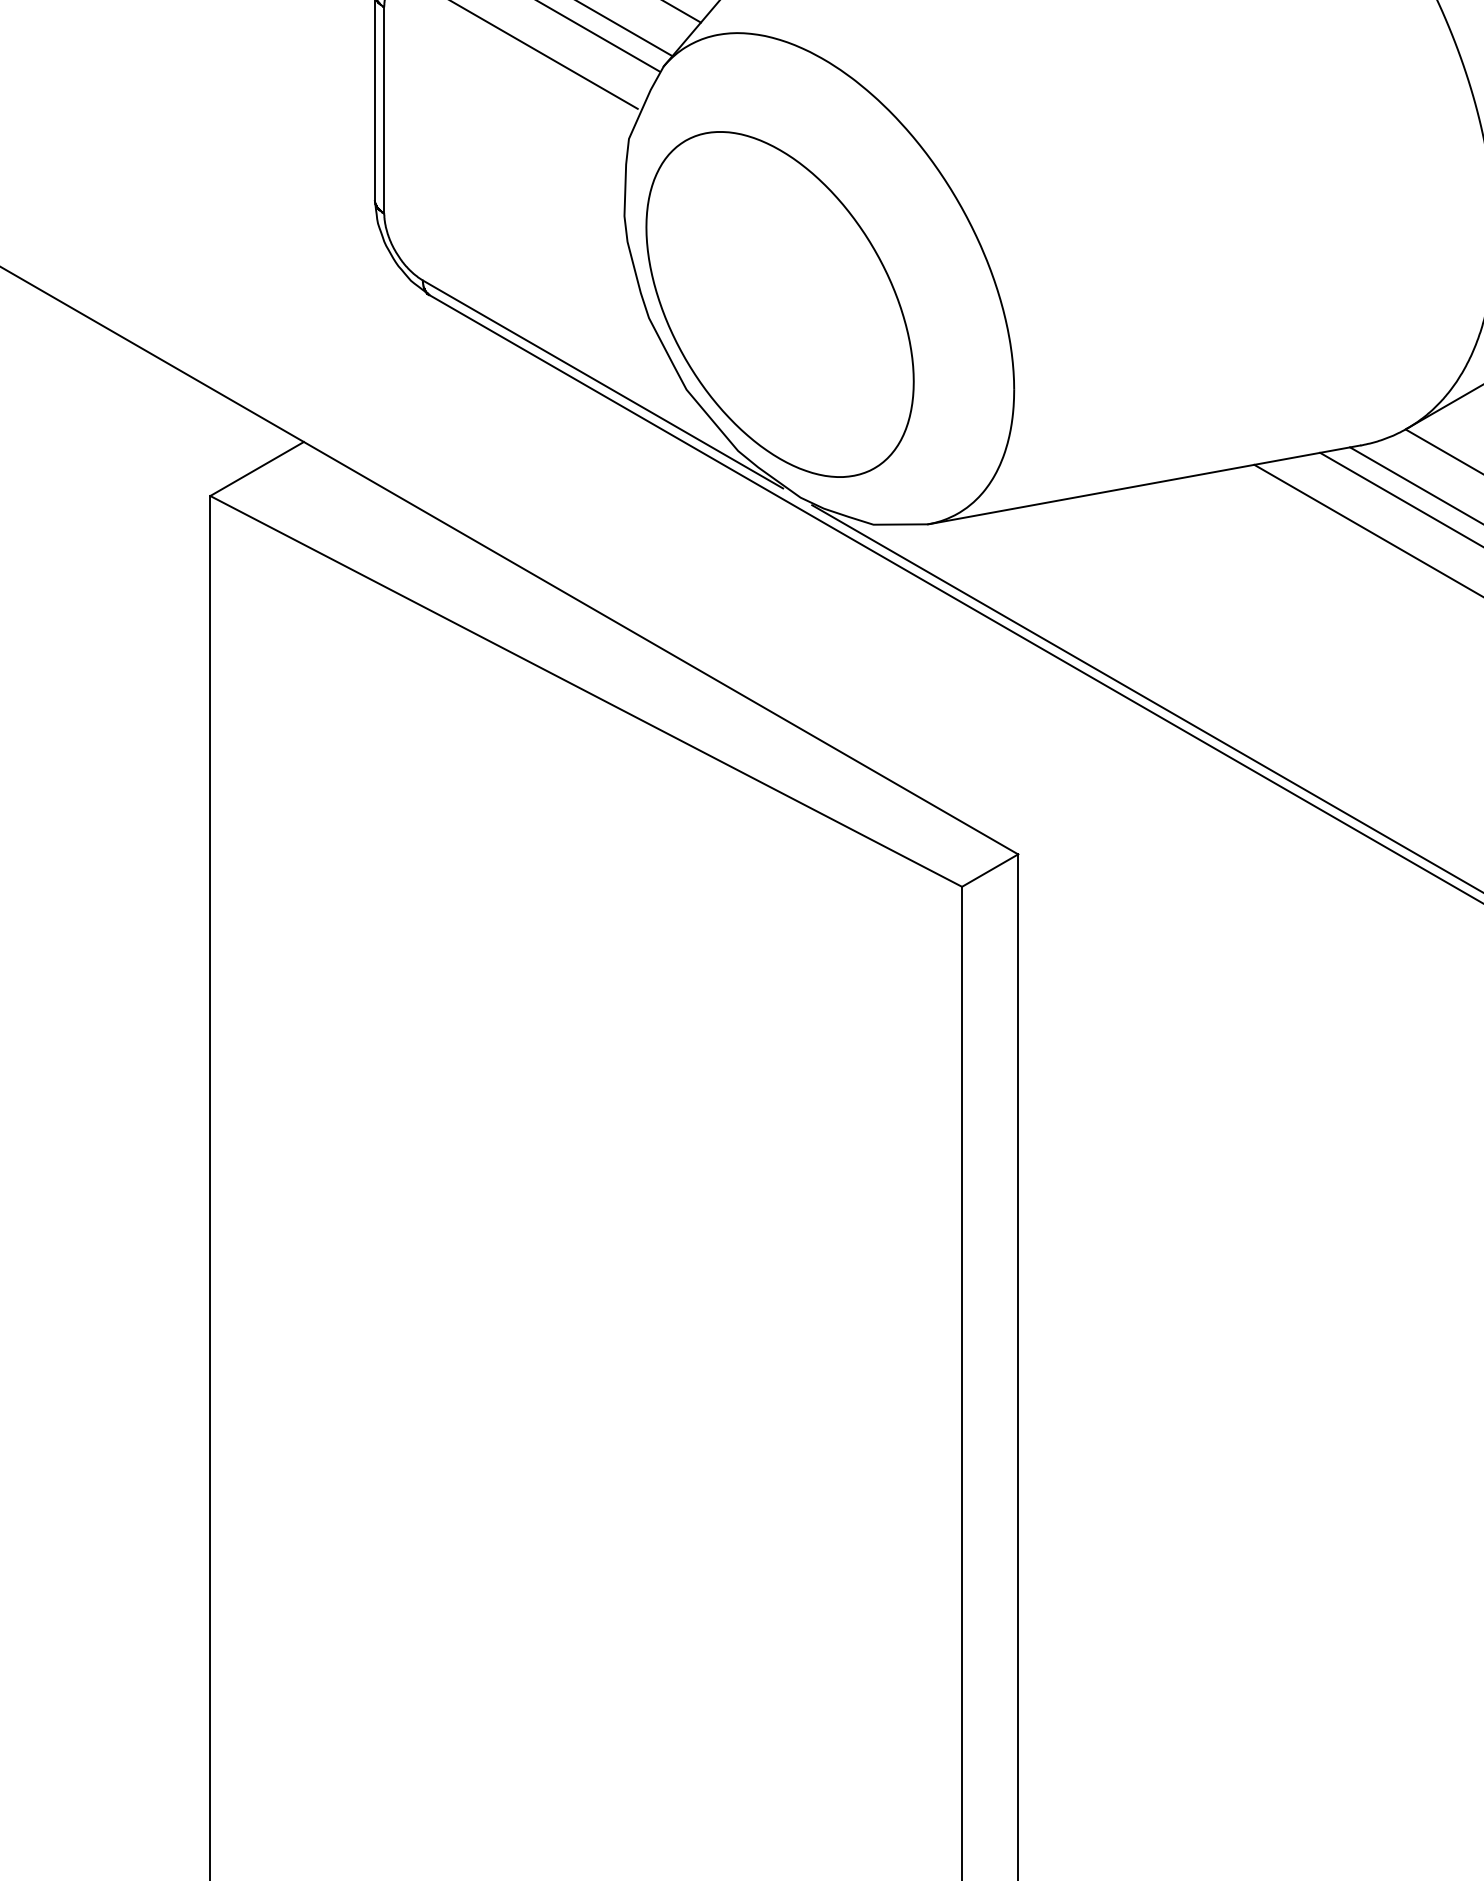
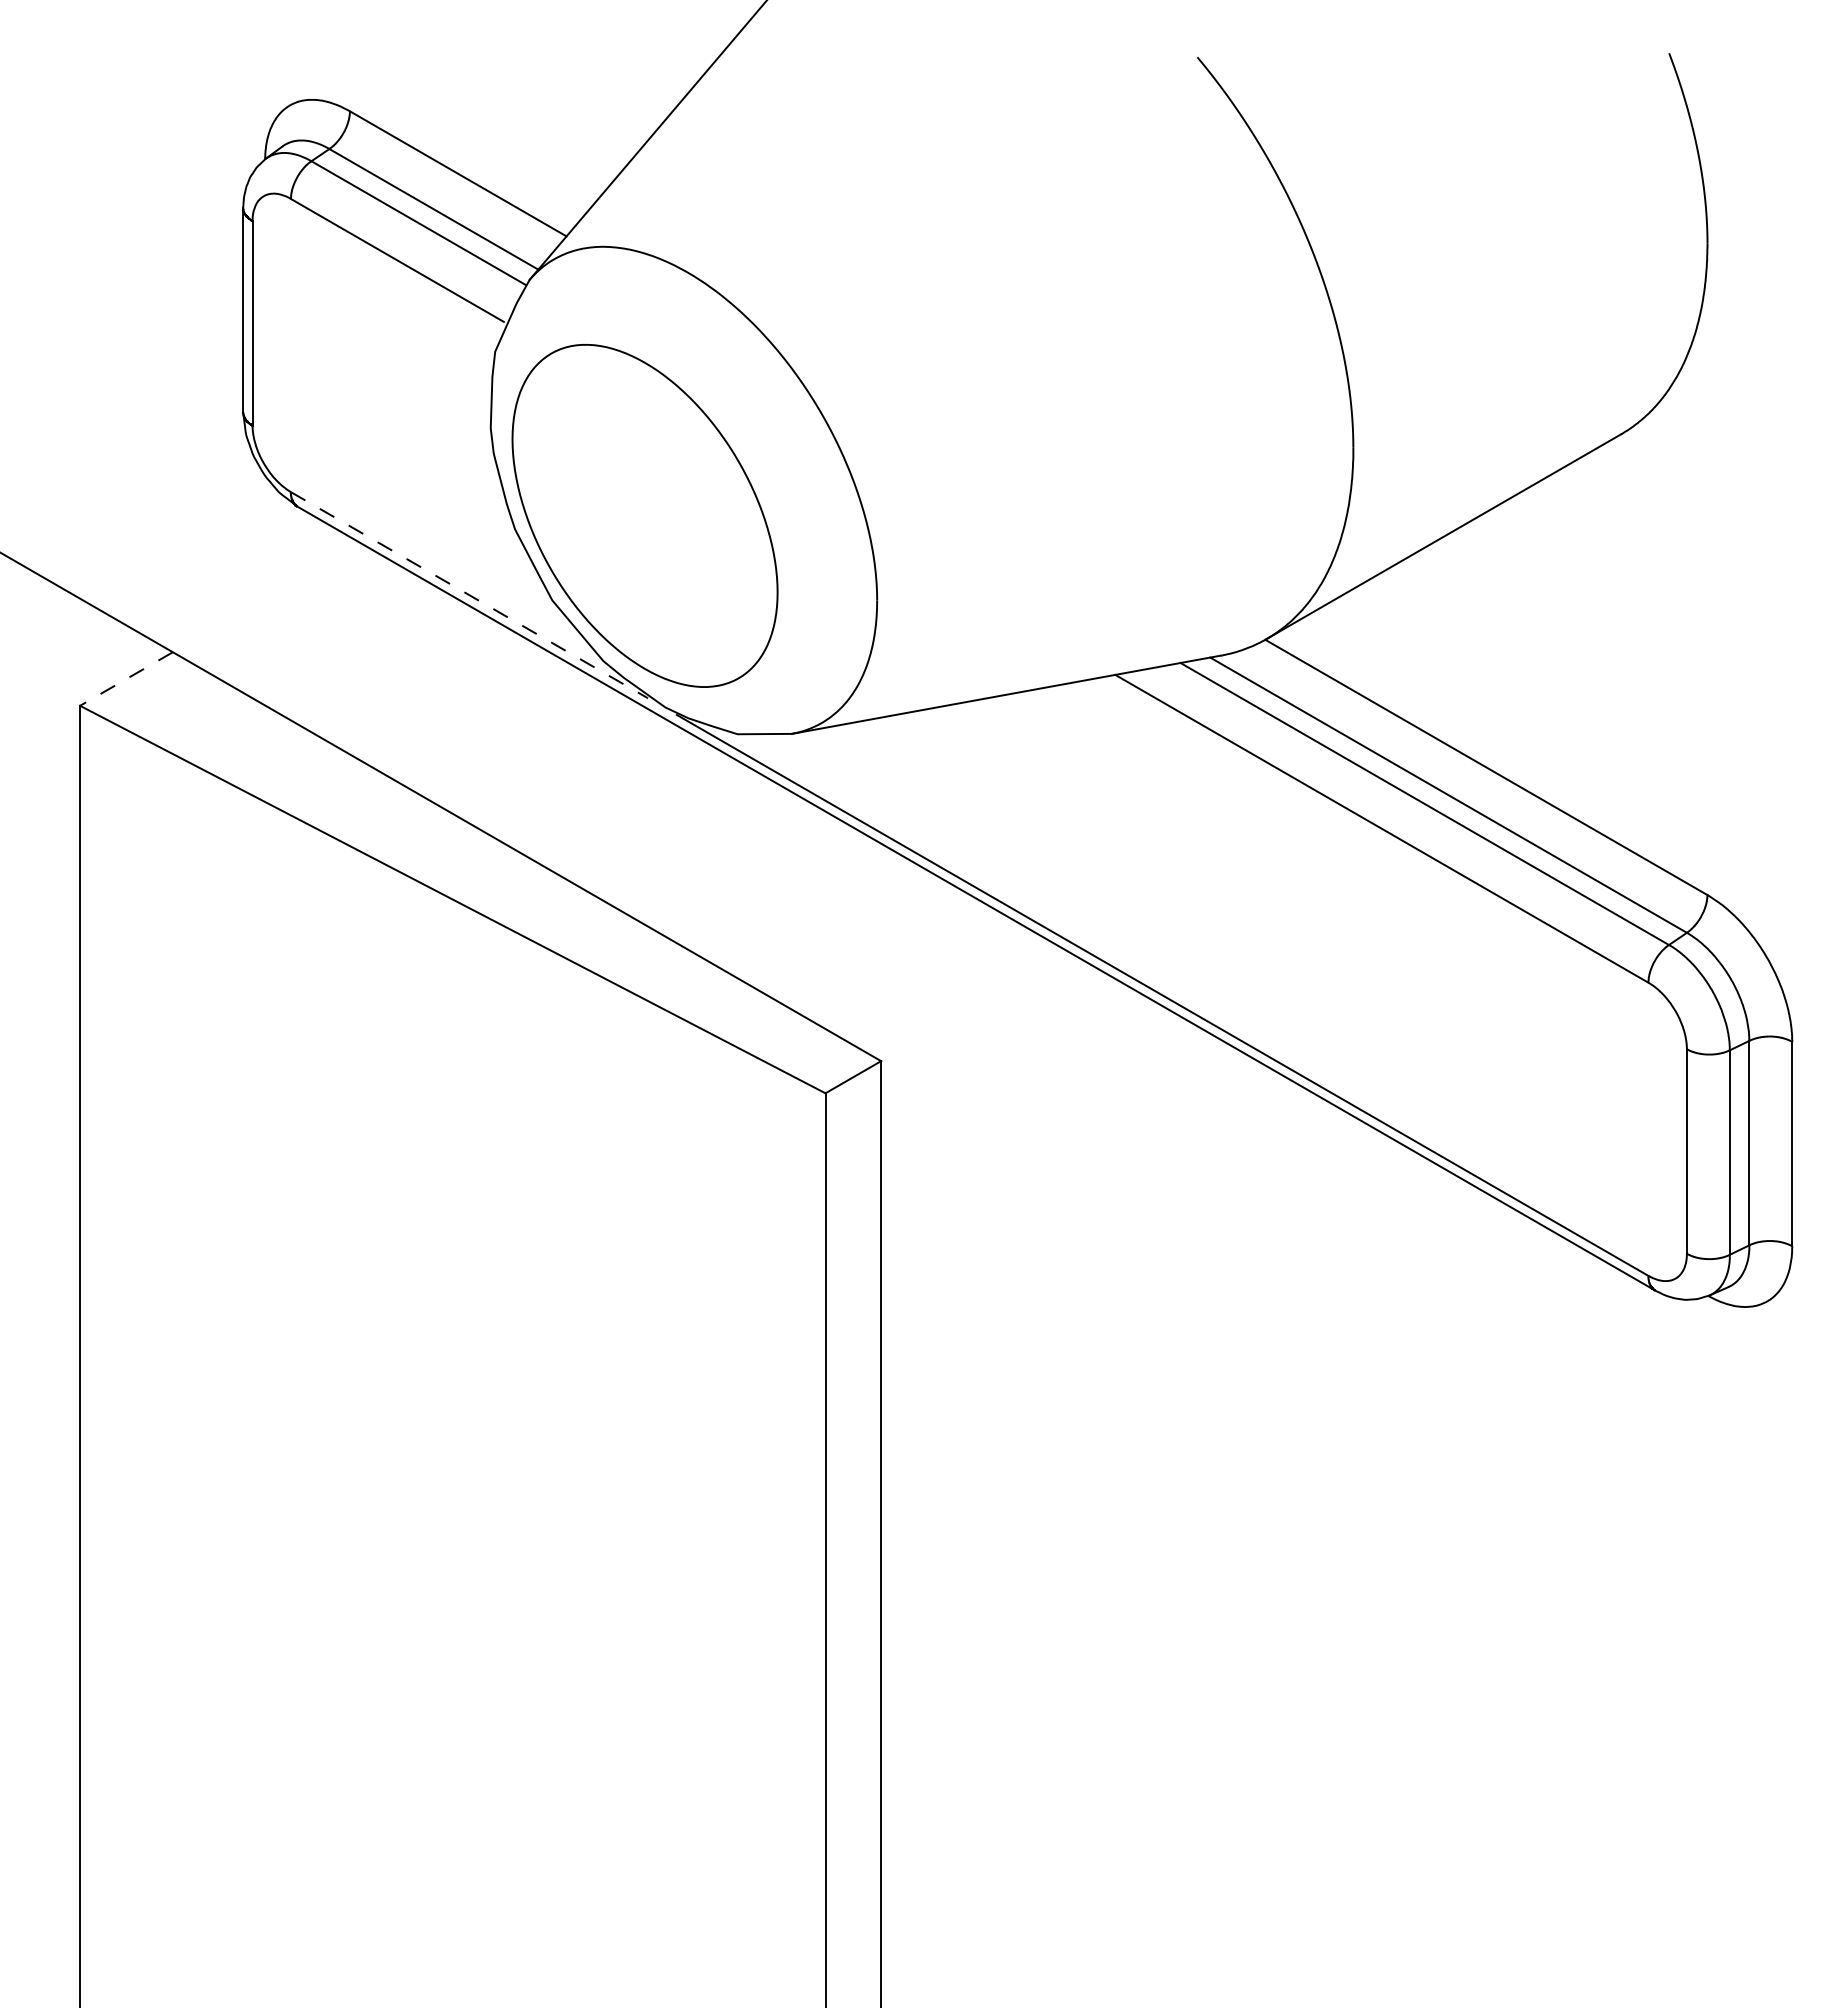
line: (603, 384) -> (469, 595), solid -> dashed
line: (257, 469) -> (126, 679), solid -> dashed

